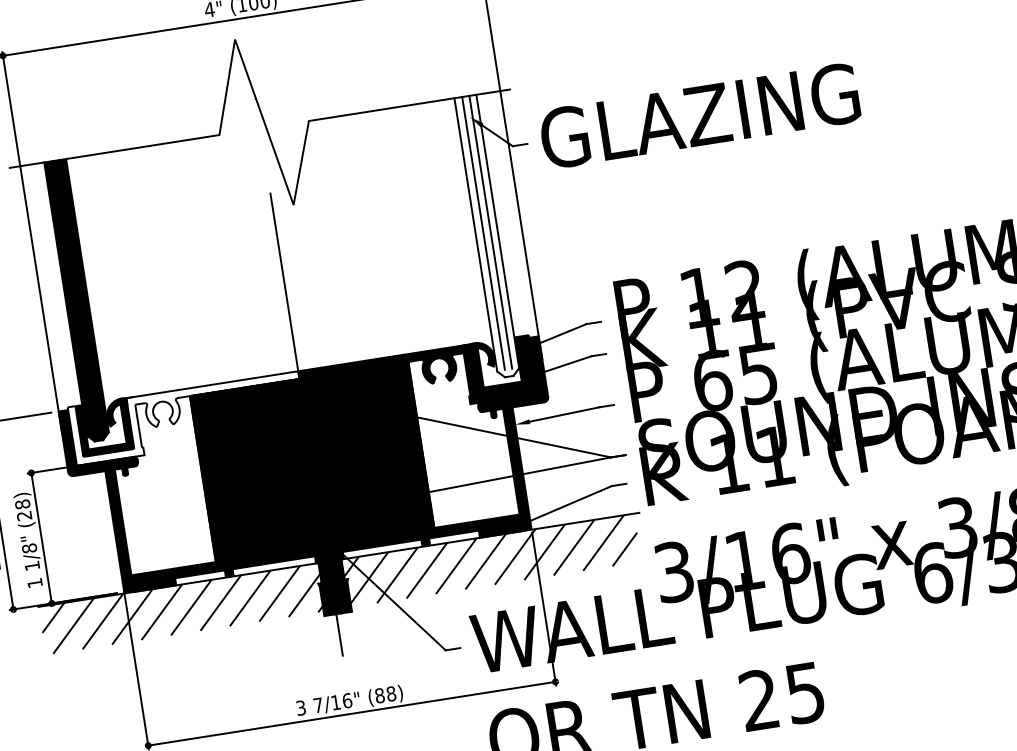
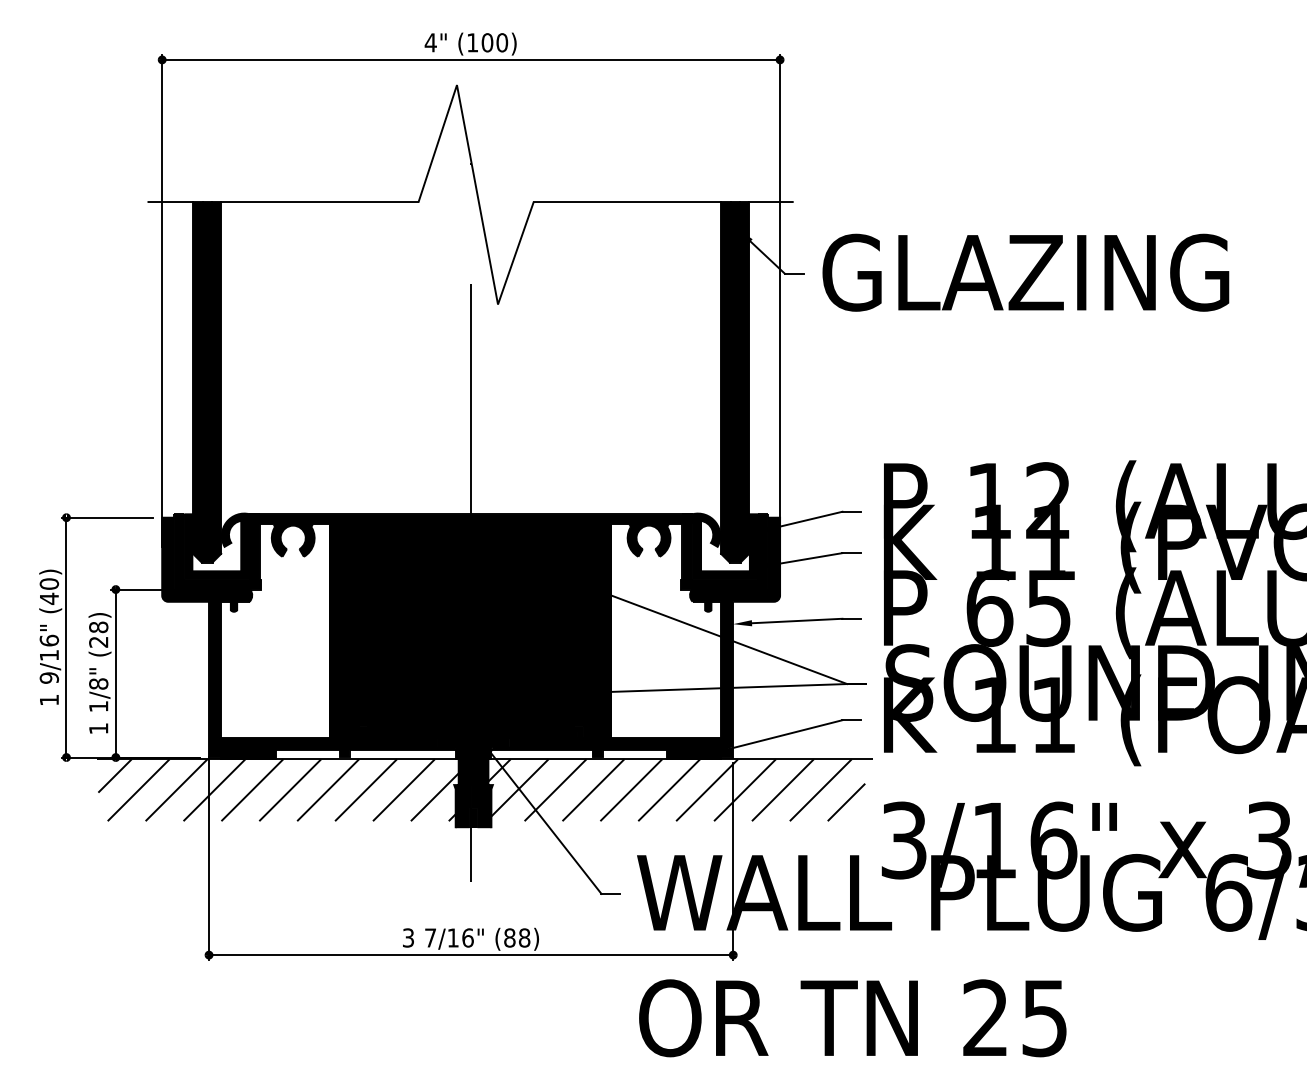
fill: (487, 236) -> (735, 382), added
fill: (187, 418) -> (322, 551), added

